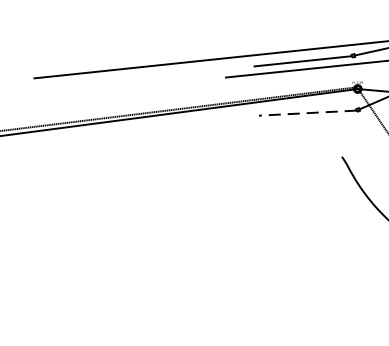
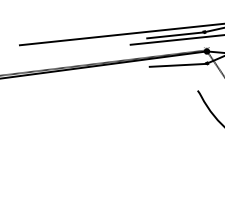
line: (306, 113) -> (177, 65), dashed -> solid

